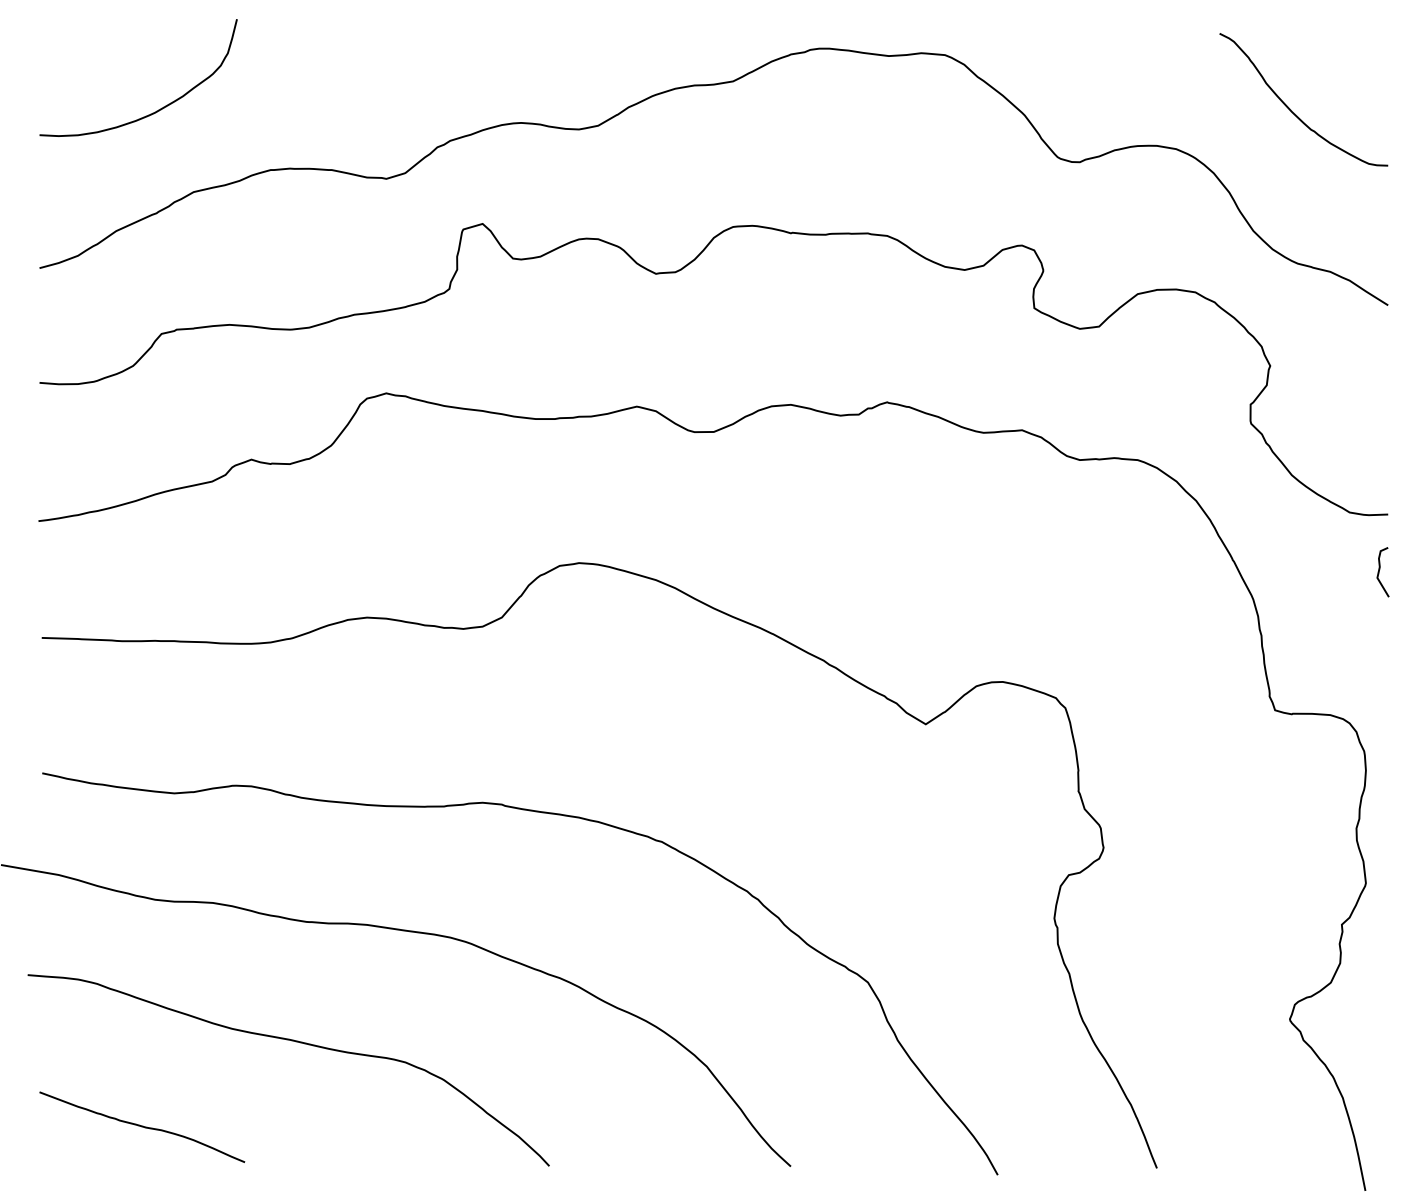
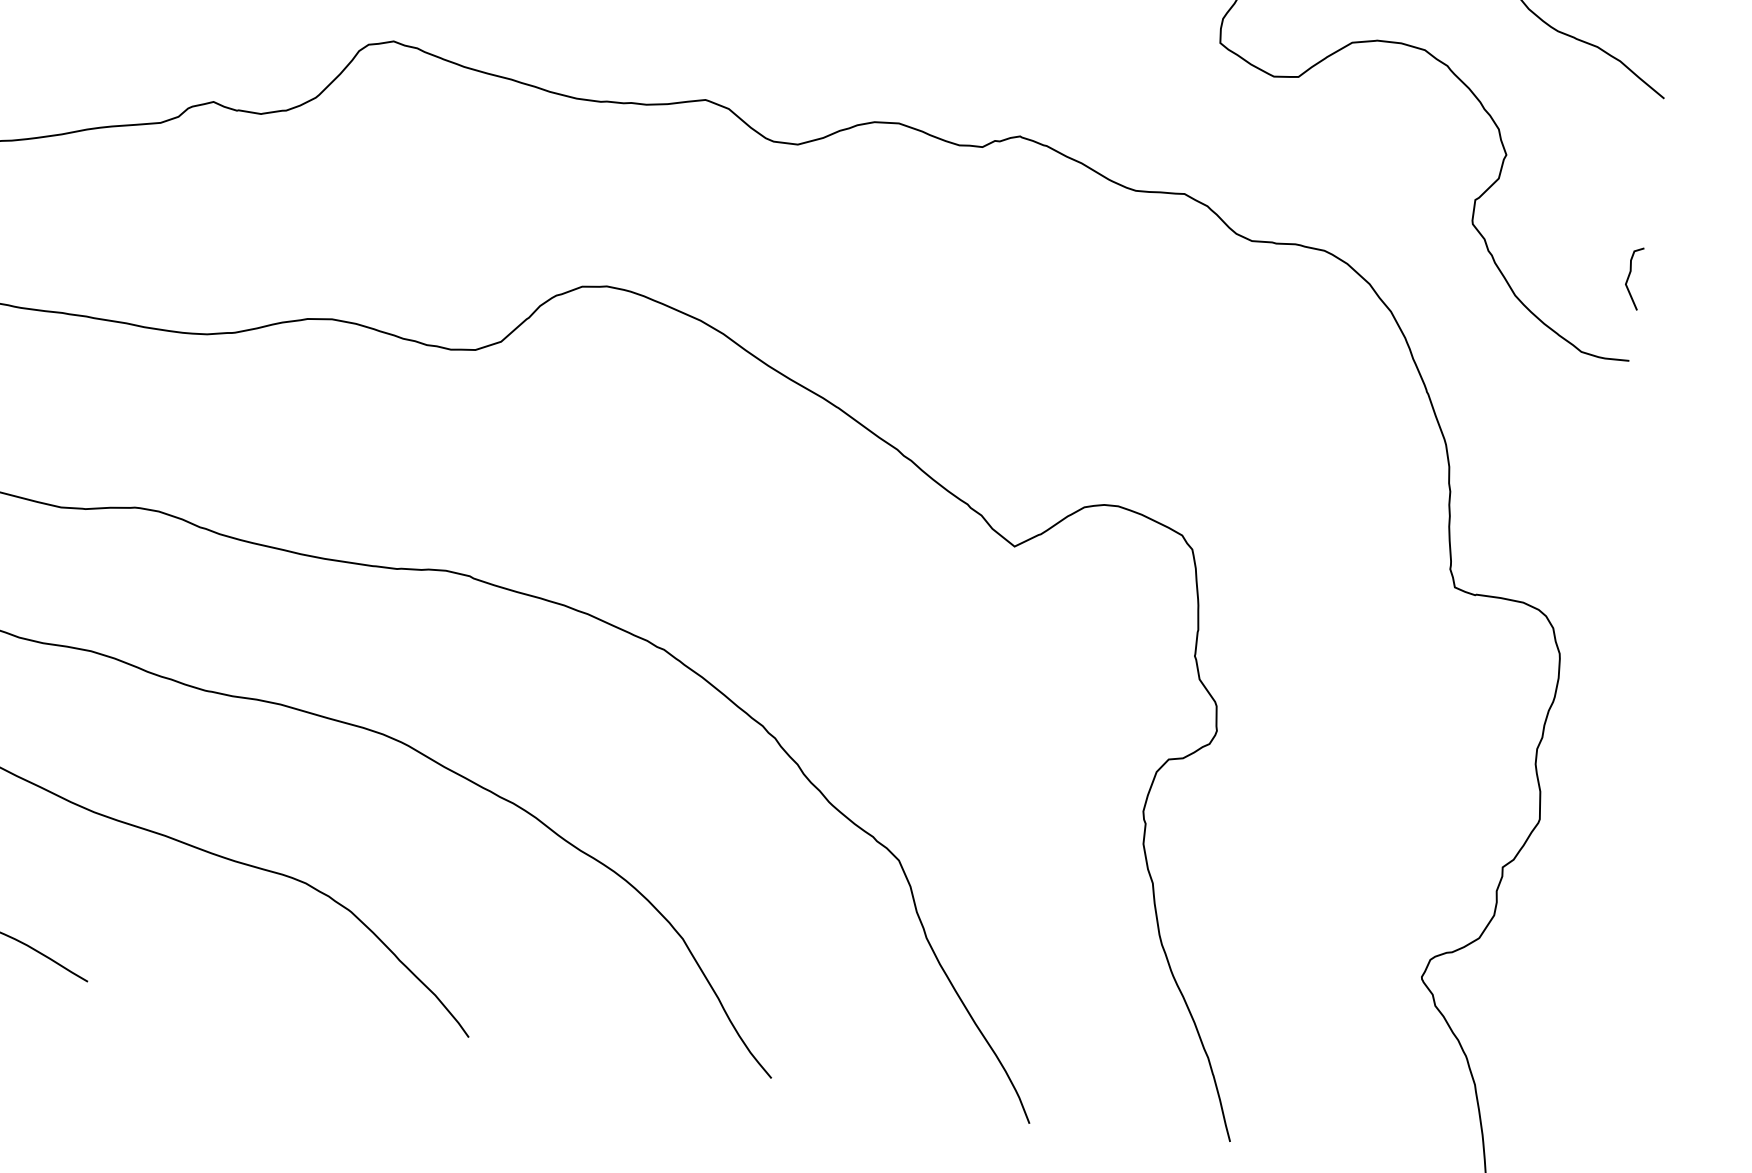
curve: (1379, 572) -> (1629, 277), moved

